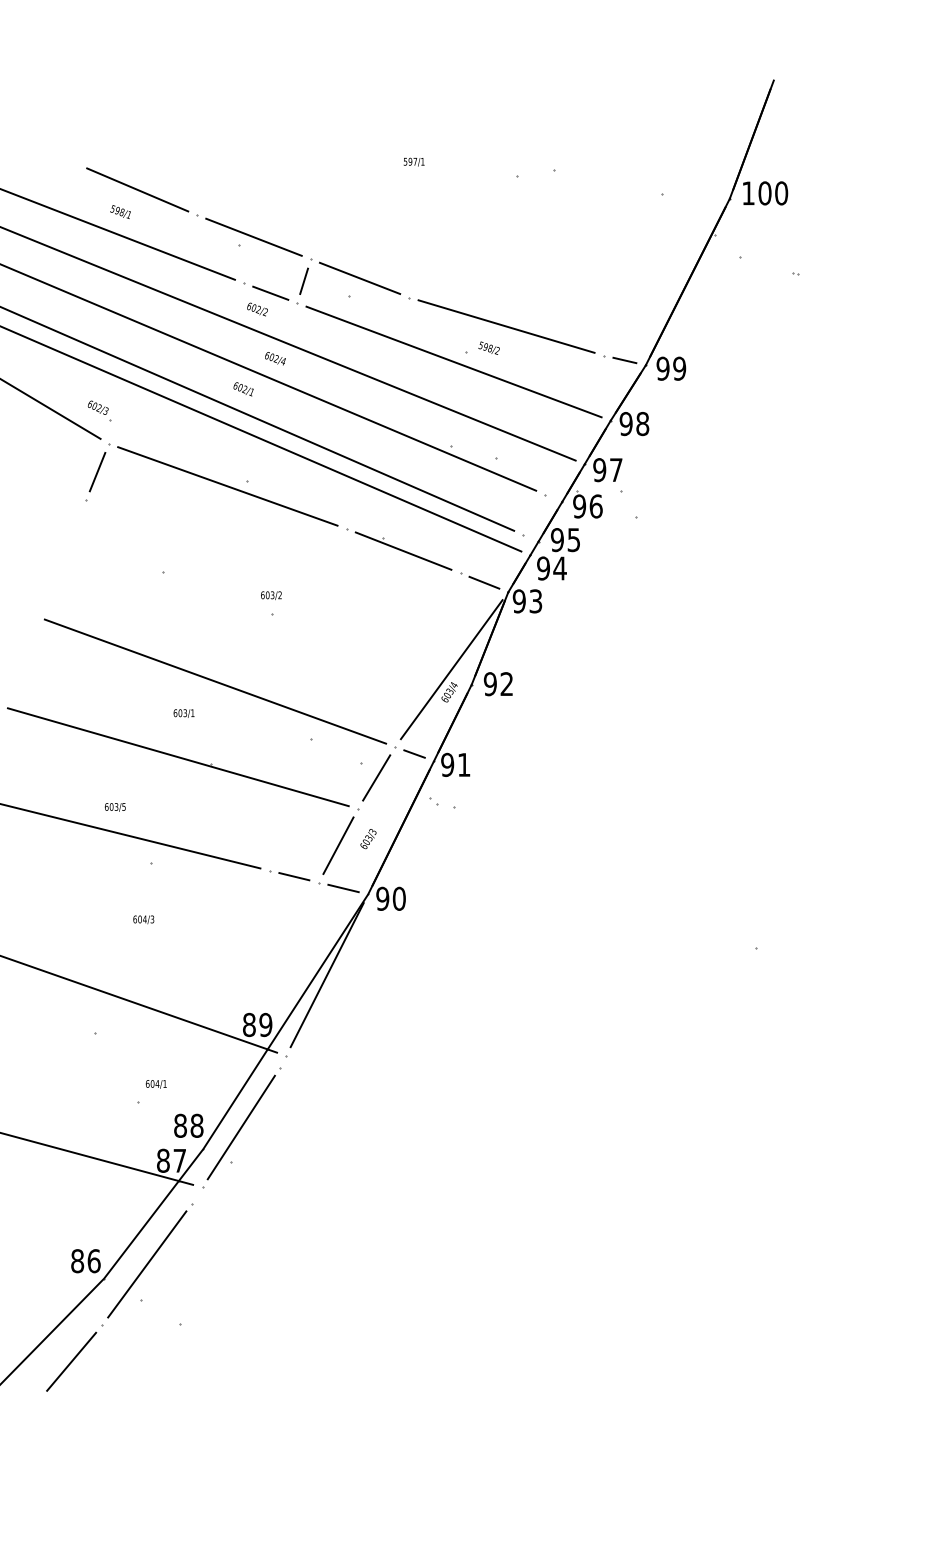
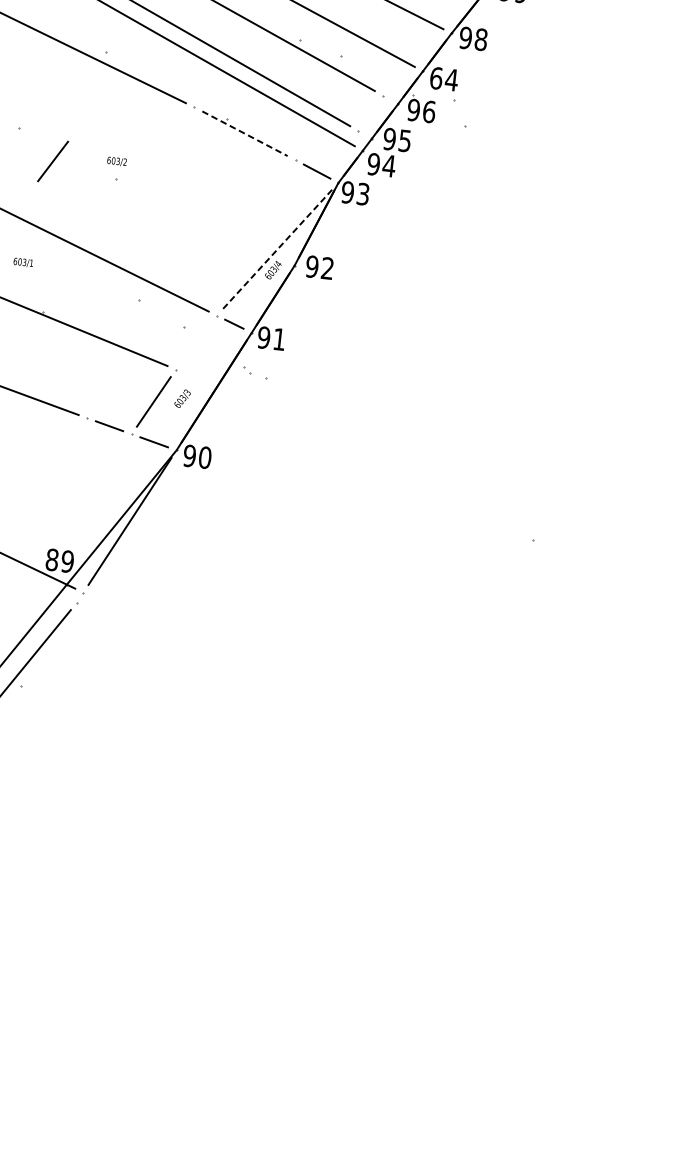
text: (608, 470) -> (444, 79), 97 -> 64
line: (404, 551) -> (245, 134), solid -> dashed
line: (452, 669) -> (278, 249), solid -> dashed
line: (376, 777) -> (52, 161), moved

